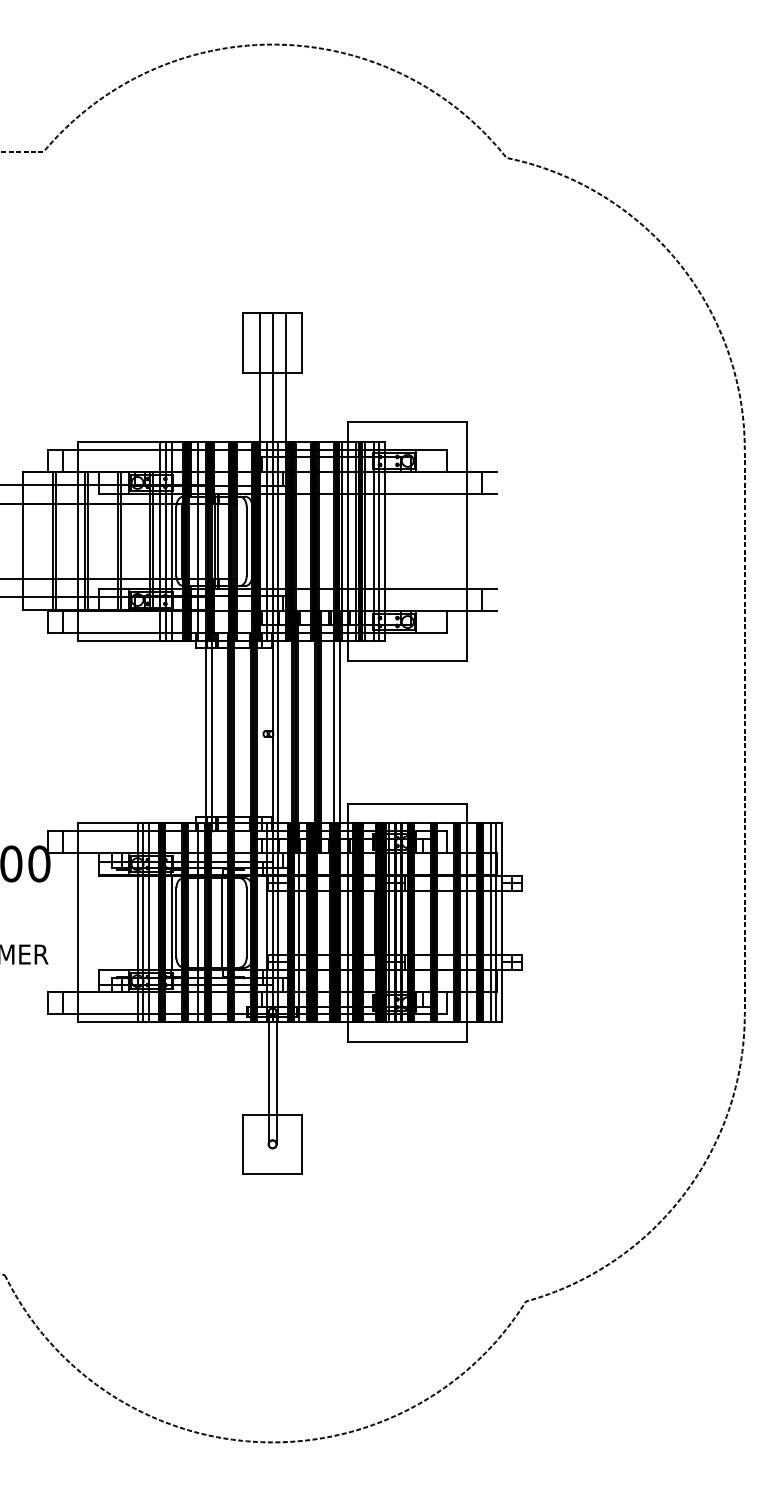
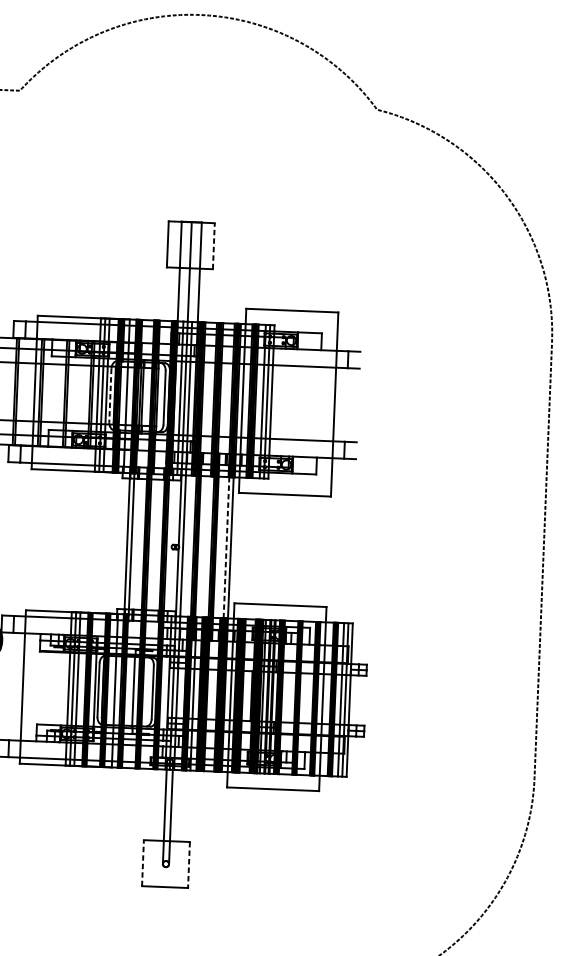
line: (302, 342) -> (213, 245), solid -> dashed
line: (176, 541) -> (110, 395), solid -> dashed
line: (334, 731) -> (226, 547), solid -> dashed
line: (242, 1144) -> (142, 863), solid -> dashed
line: (302, 1144) -> (189, 865), solid -> dashed

